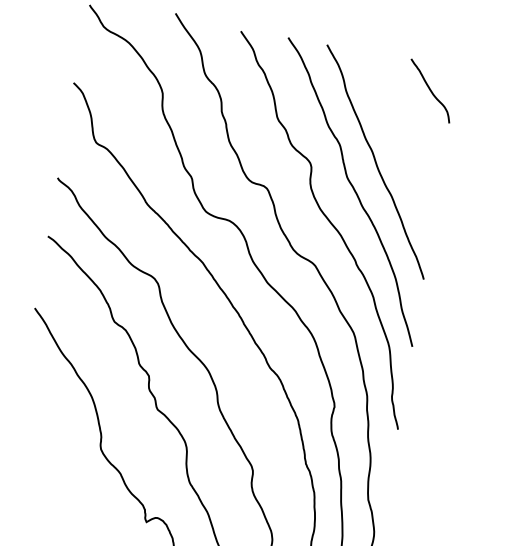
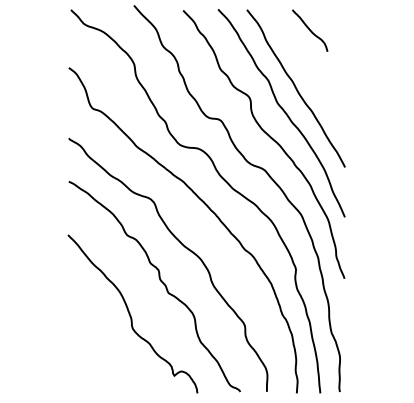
curve: (431, 90) -> (310, 30), moved

